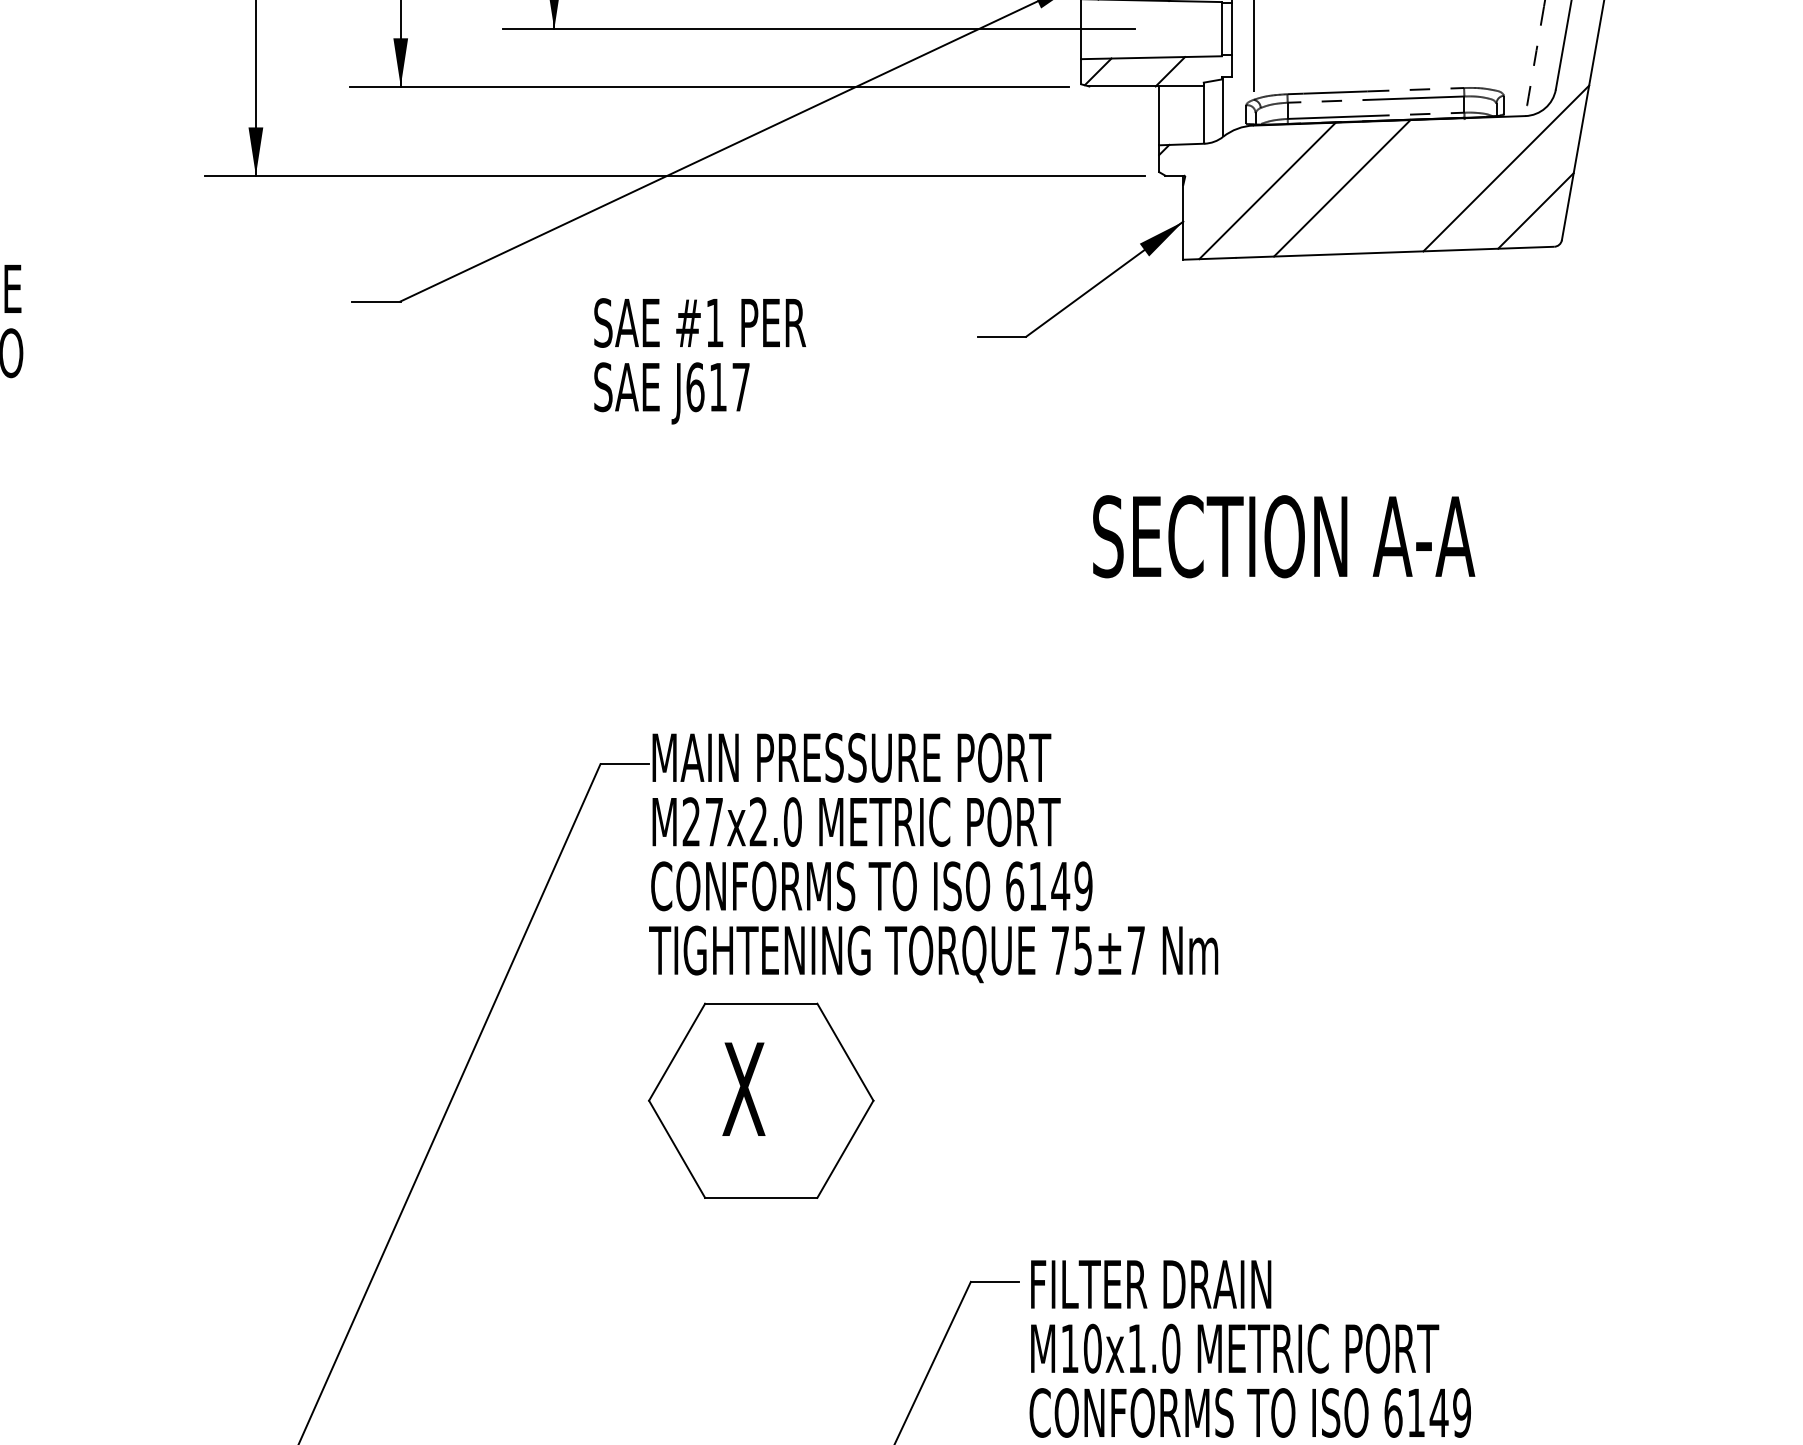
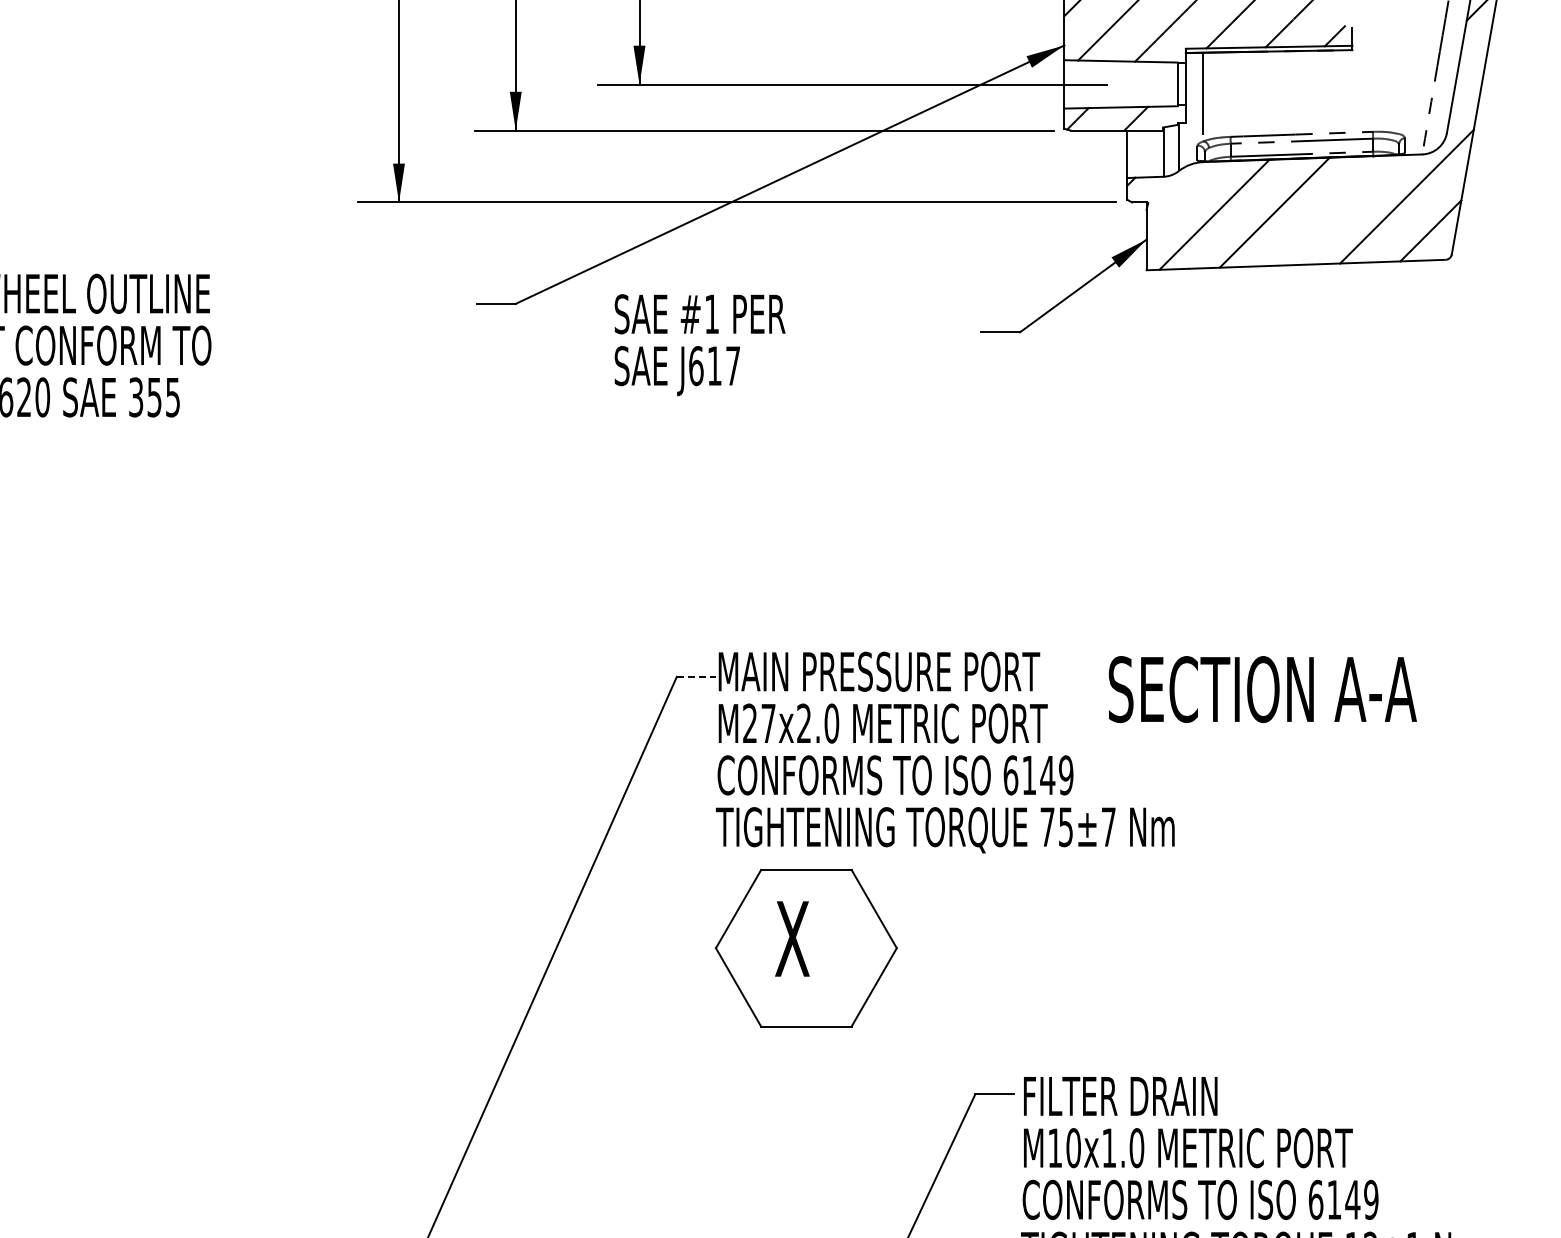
text: (699, 361) -> (699, 345), moved
text: (1283, 536) -> (1262, 689), moved
line: (624, 763) -> (696, 676), solid -> dashed

